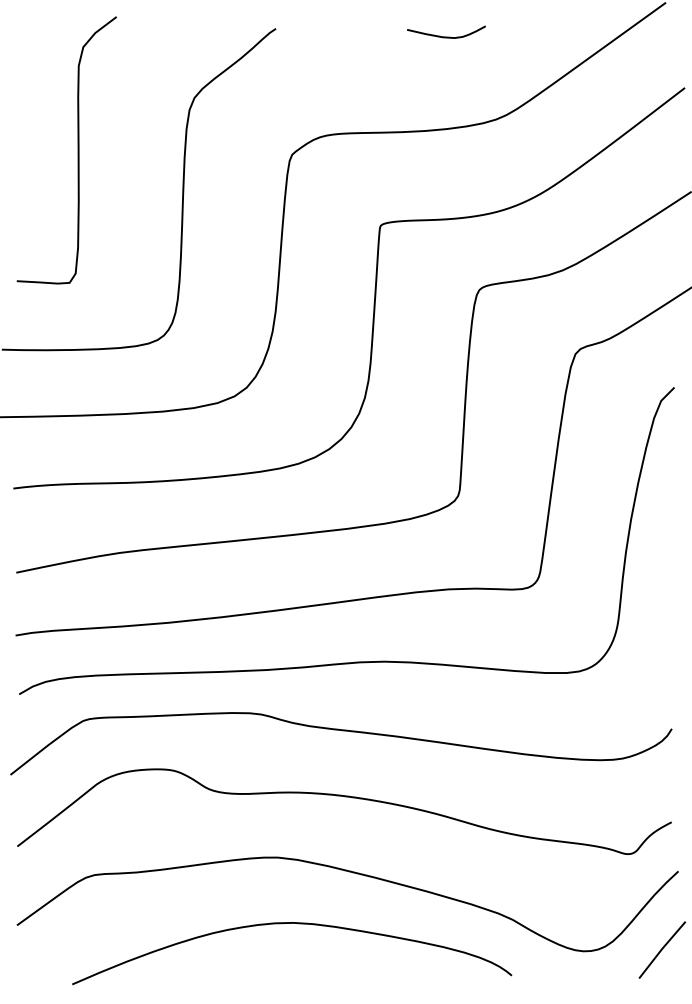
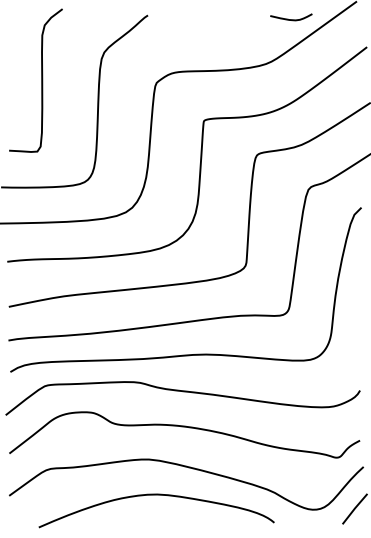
curve: (446, 36) -> (291, 19), moved

